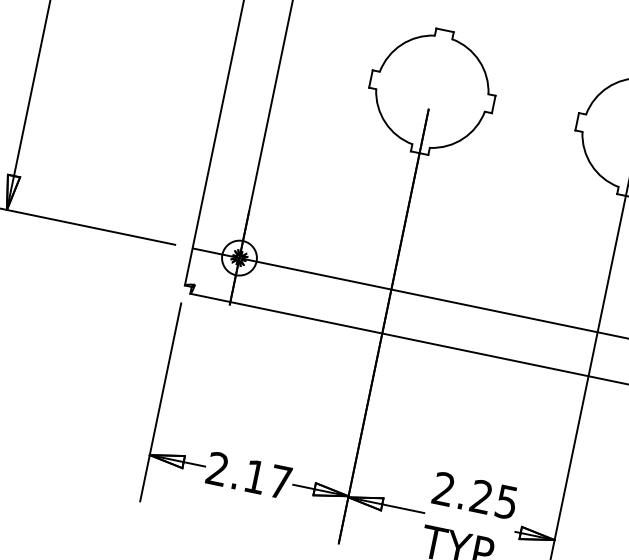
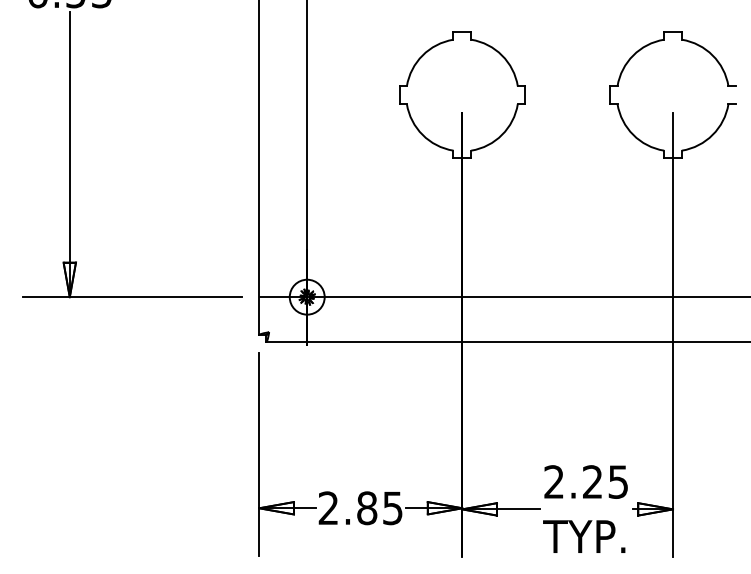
text: (267, 479) -> (379, 508), 2.17 -> 2.85

